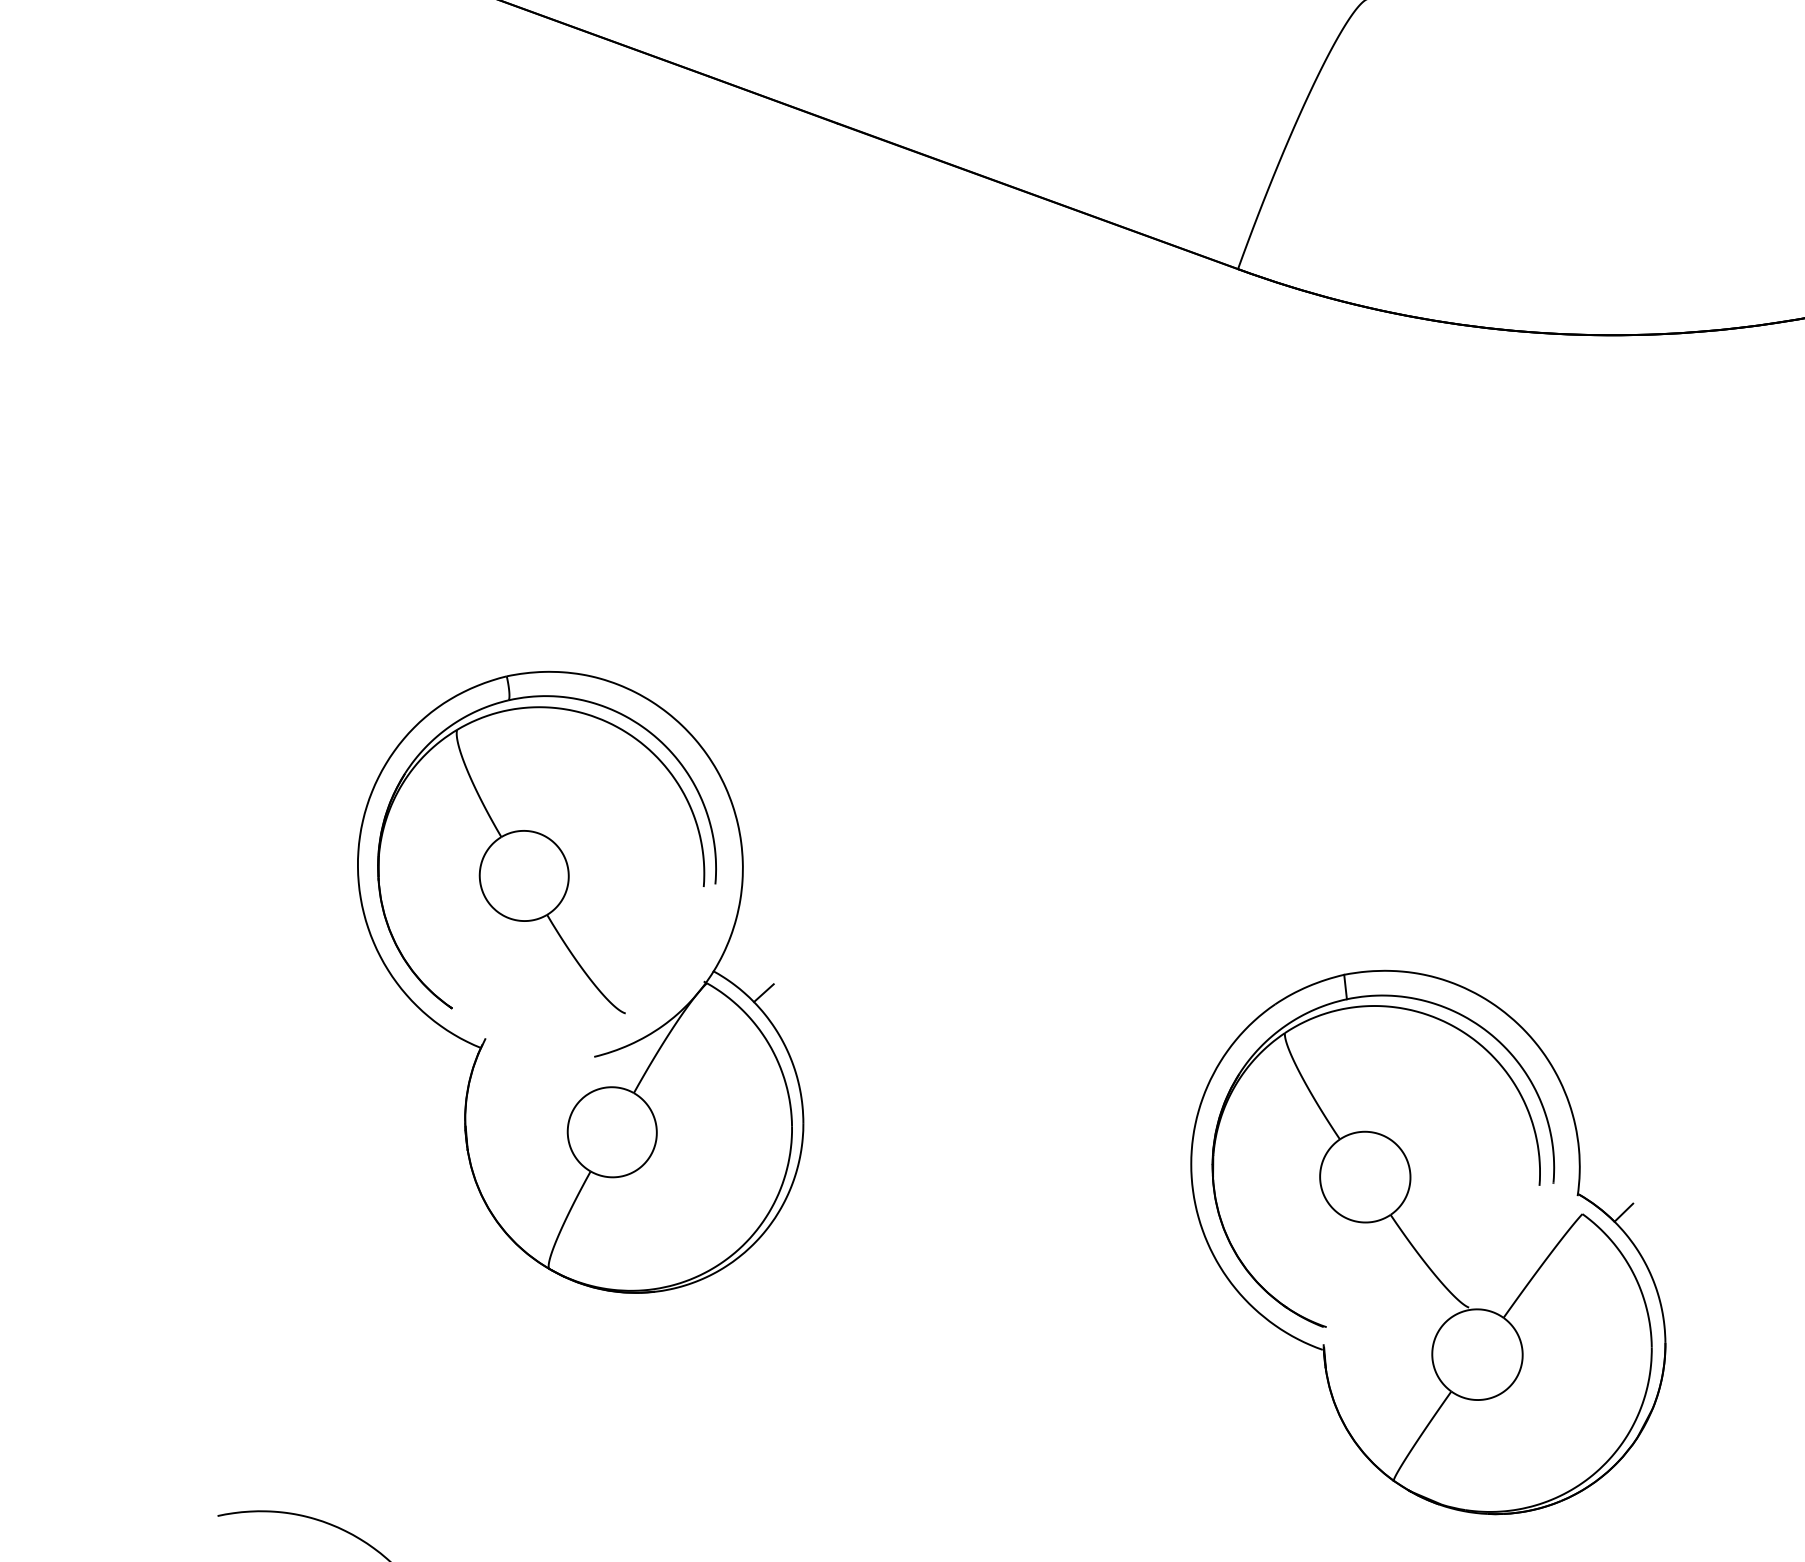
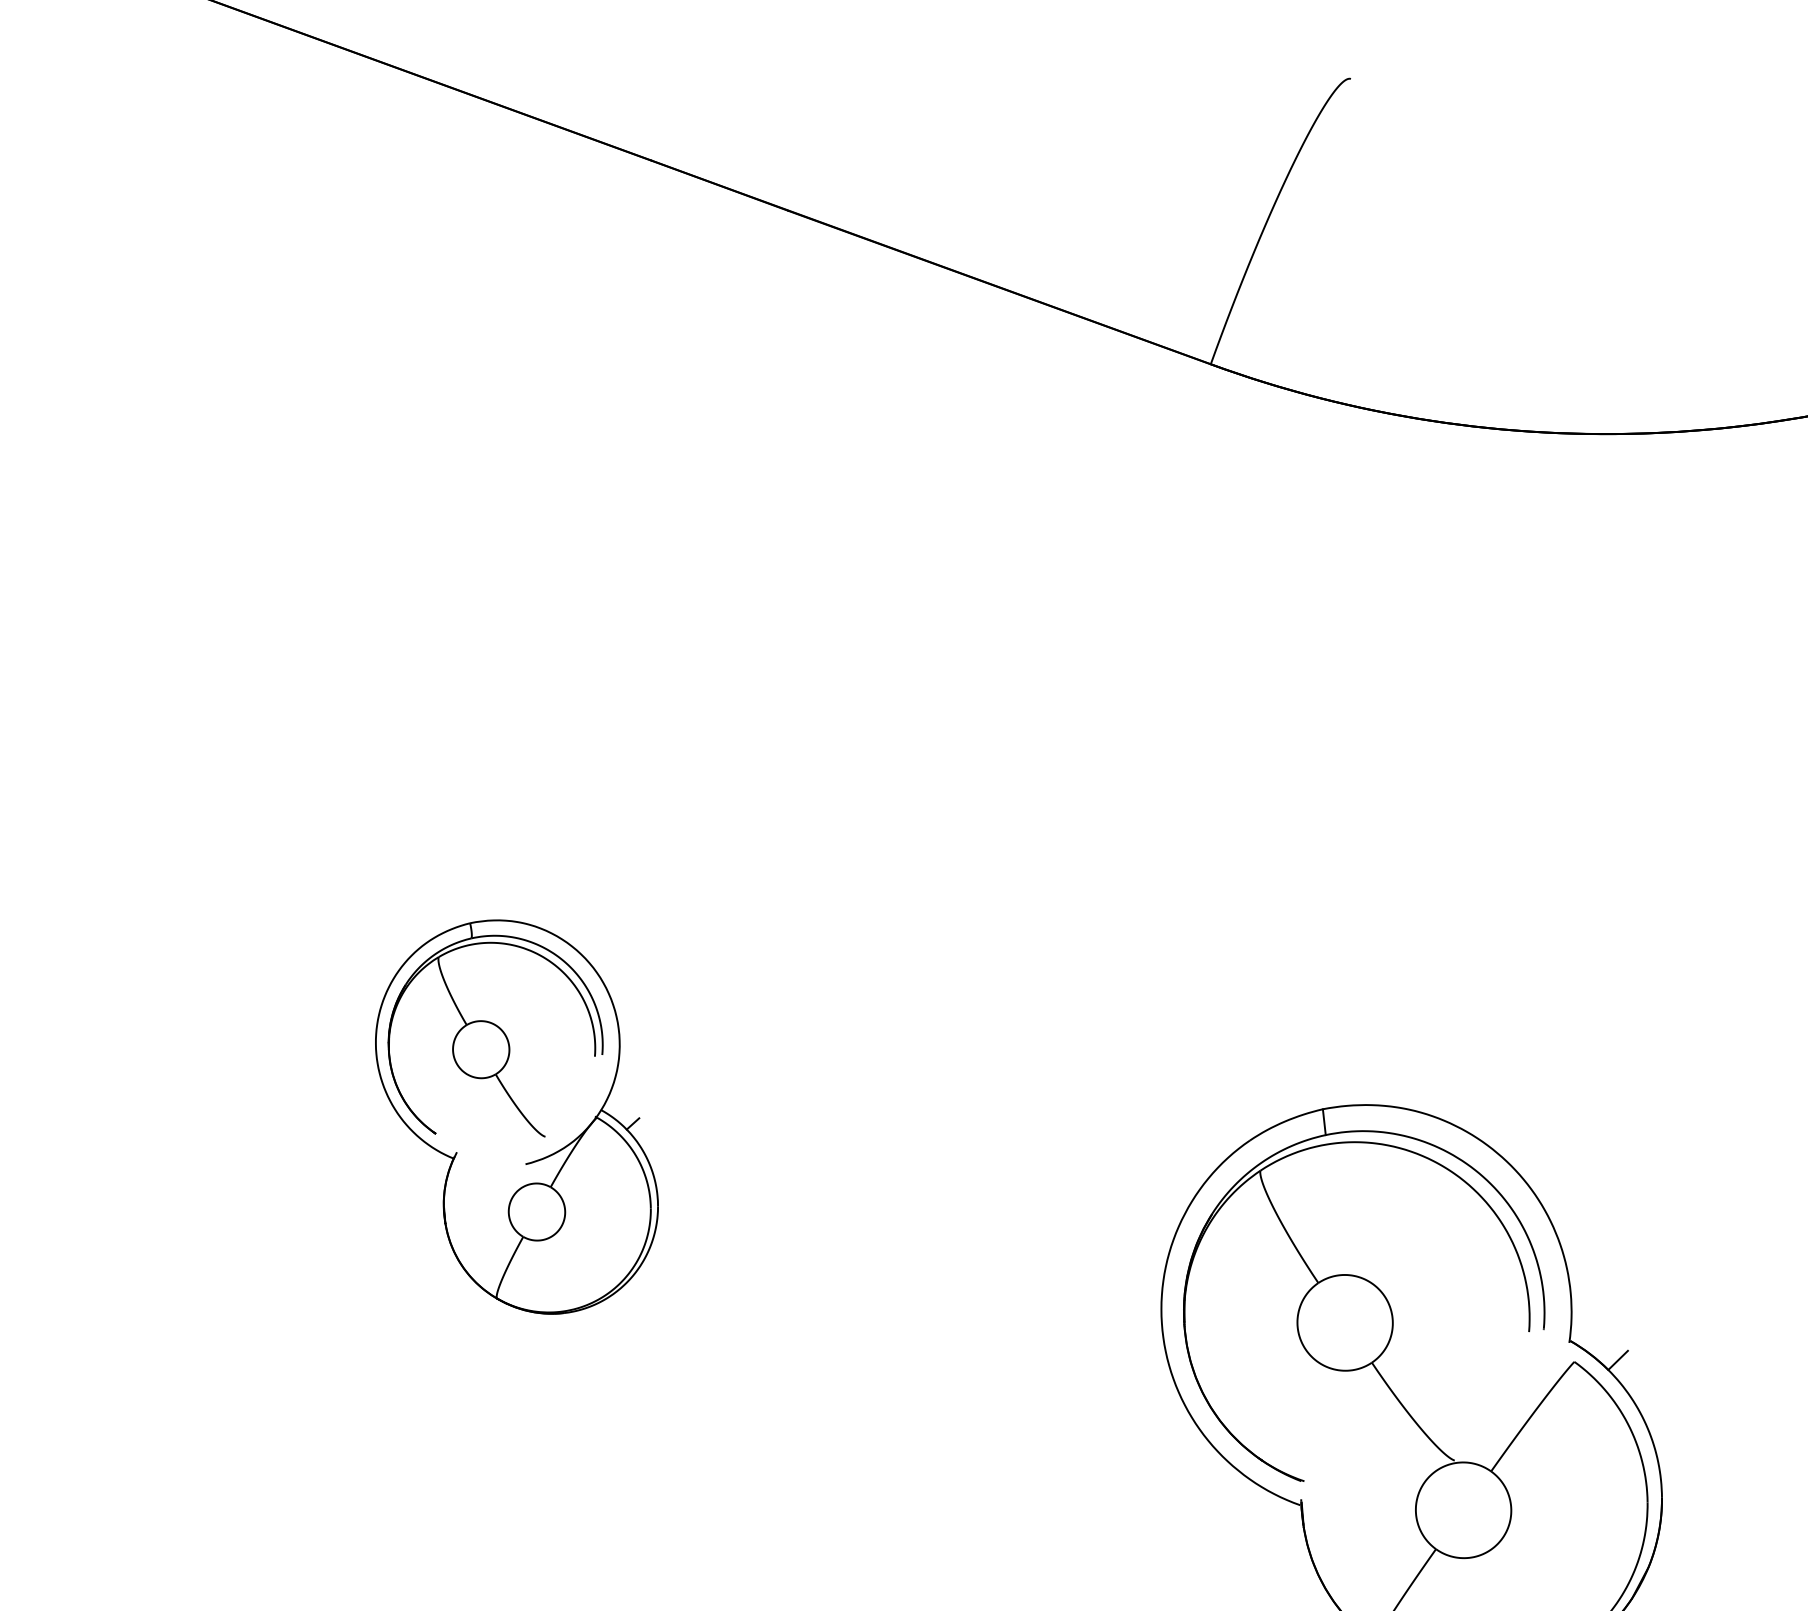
part: (580, 981) -> (516, 1116), size x0.6

